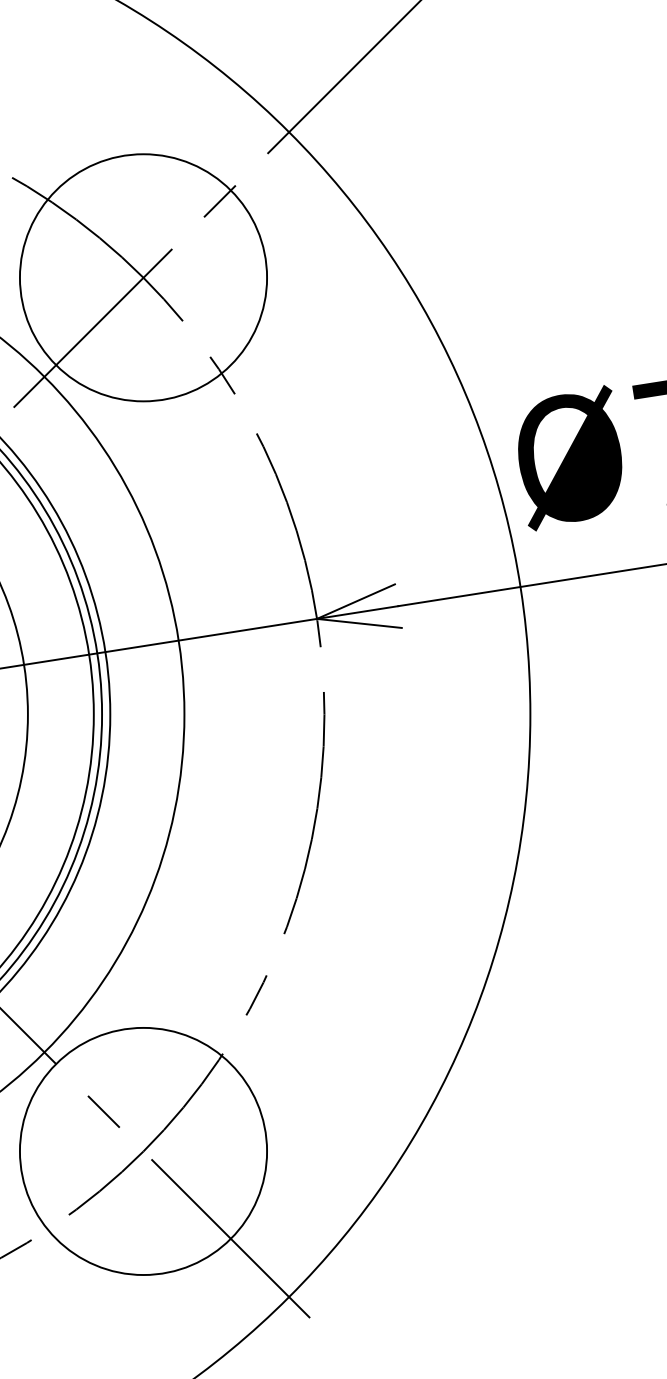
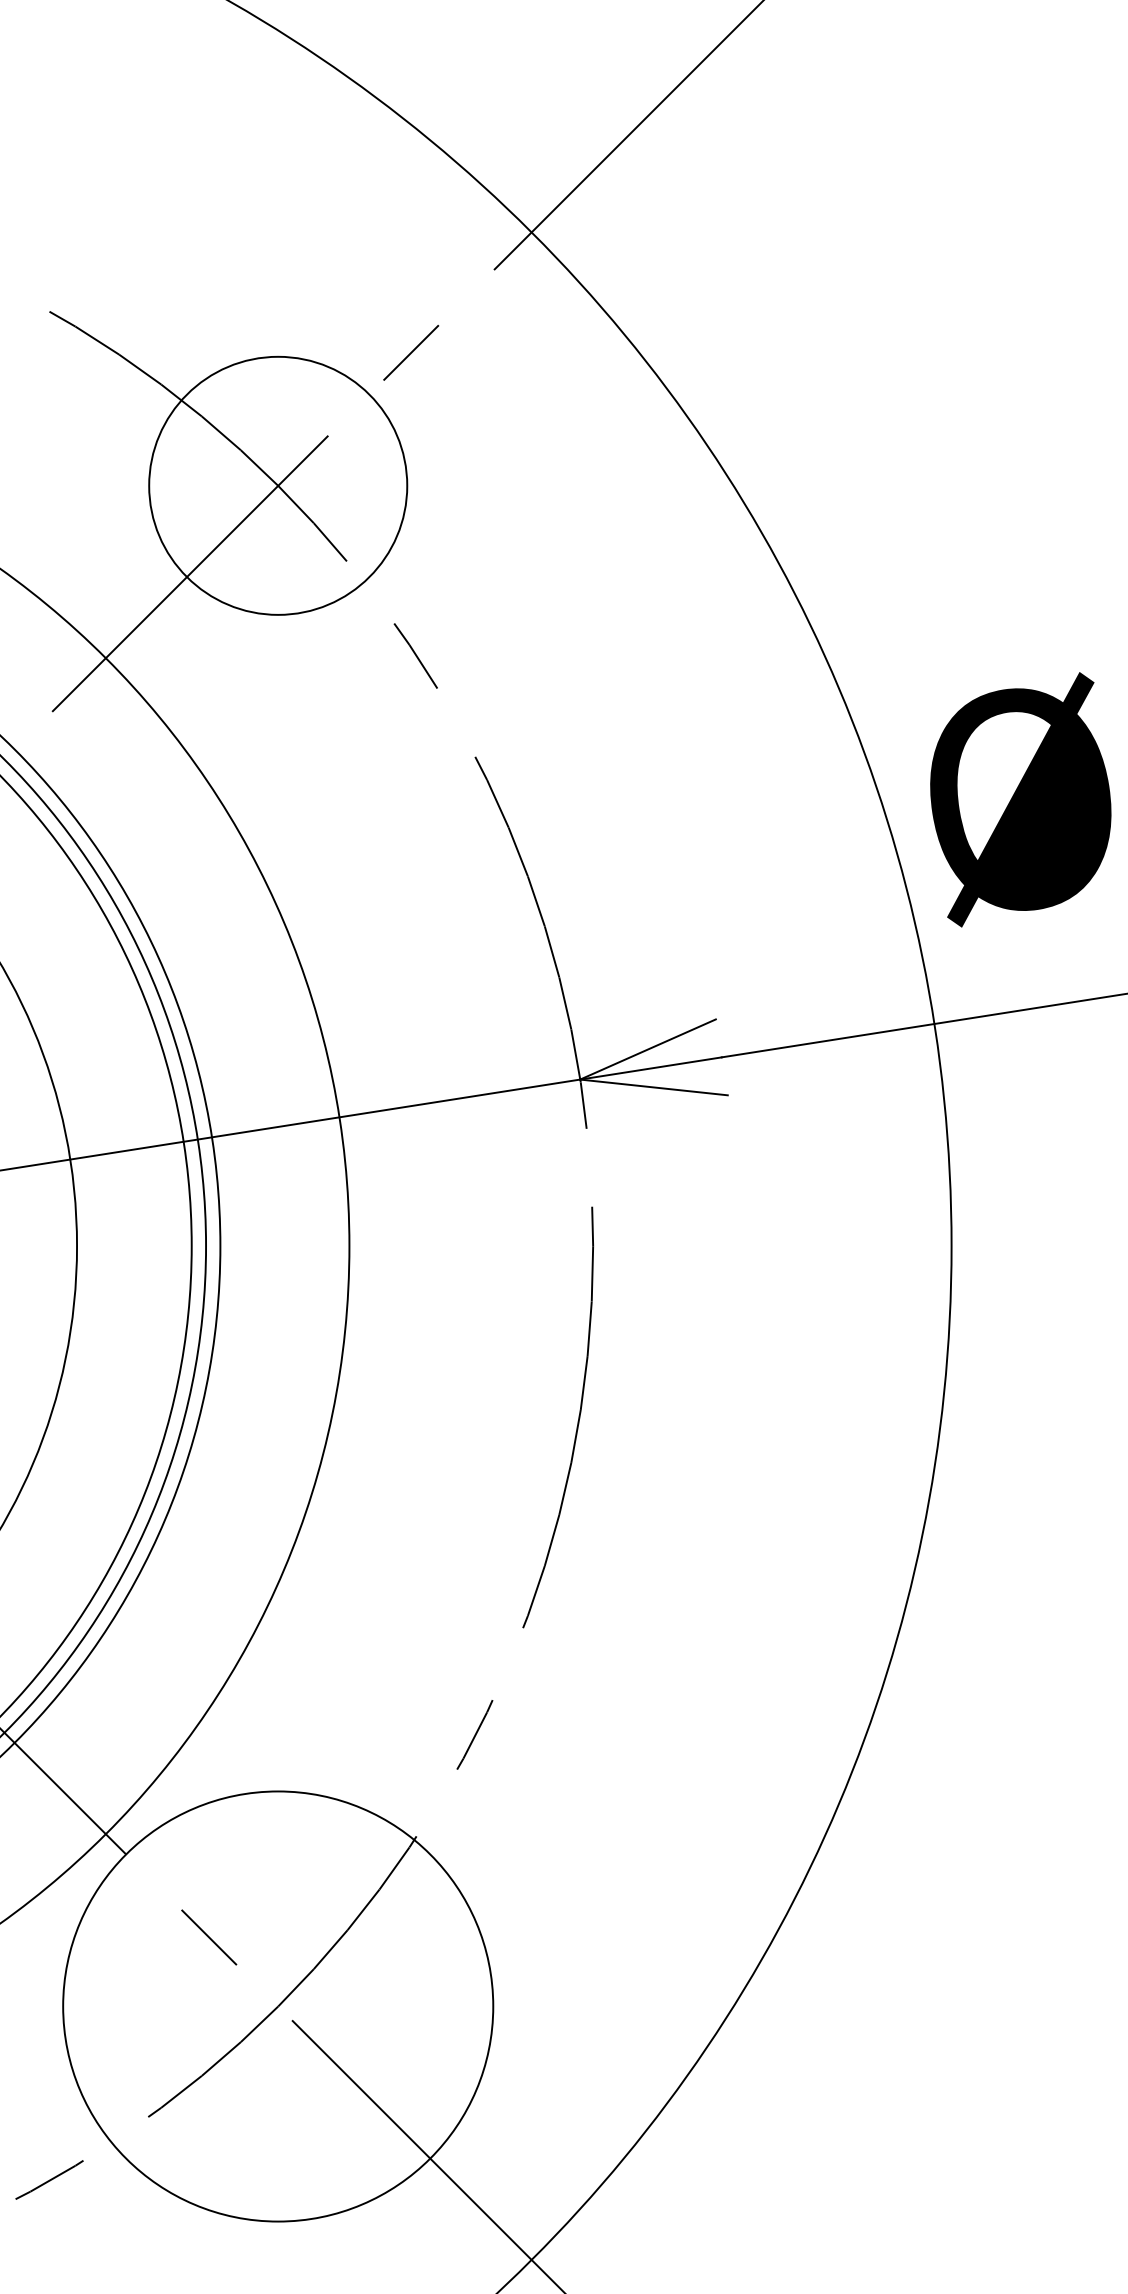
circle: (143, 277) -> (278, 485), size x0.6

